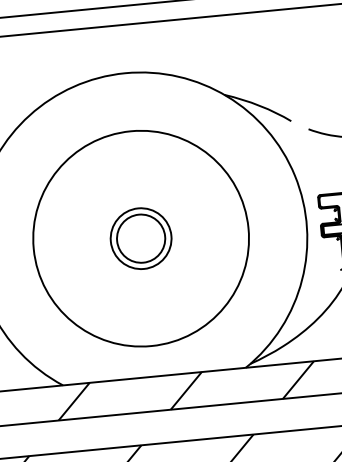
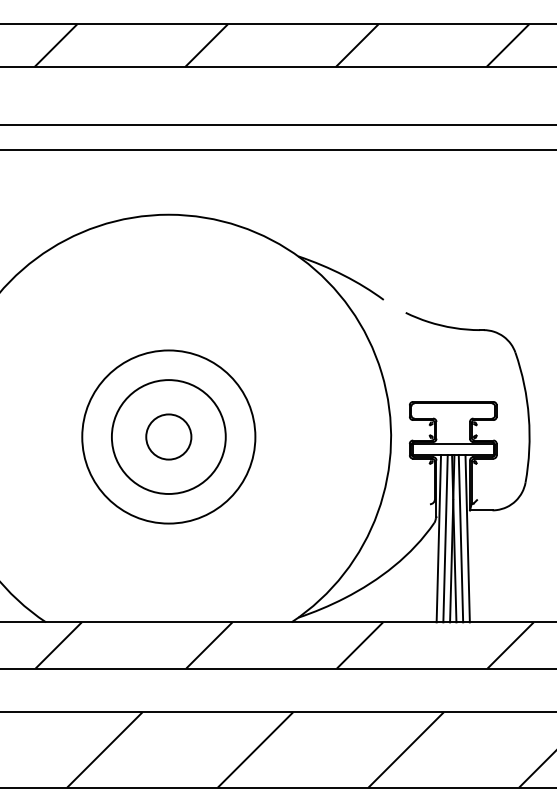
circle: (140, 238) -> (168, 436), size x0.6
circle: (140, 238) -> (168, 436), size x0.7
circle: (140, 238) -> (168, 436), size x1.4

